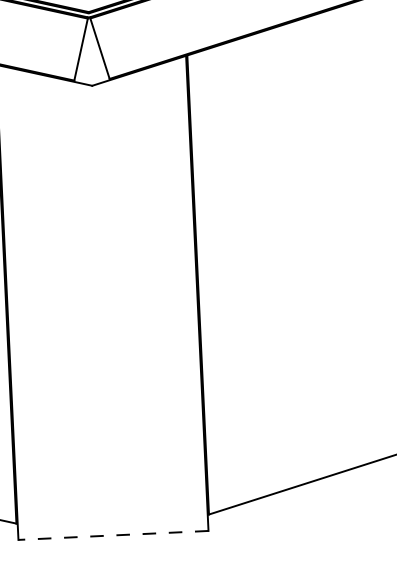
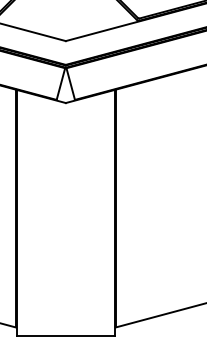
line: (112, 534) -> (65, 335), dashed -> solid

